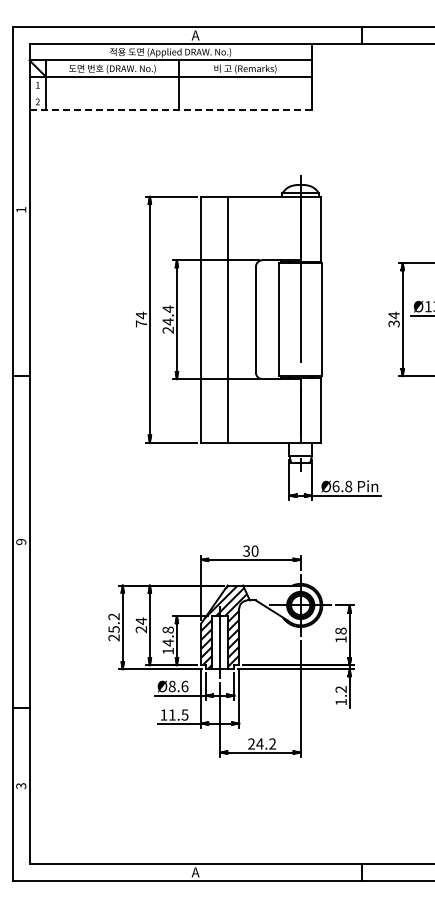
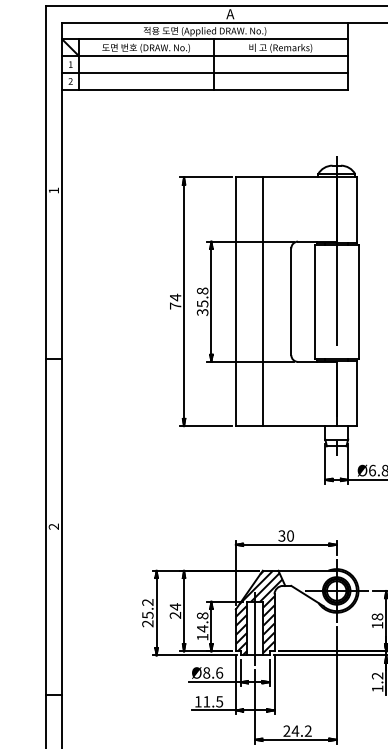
line: (170, 93) -> (204, 72), added
line: (170, 110) -> (204, 90), dashed -> solid
text: (167, 319) -> (201, 301), 24.4 -> 35.8
text: (21, 542) -> (54, 527), 9 -> 2

